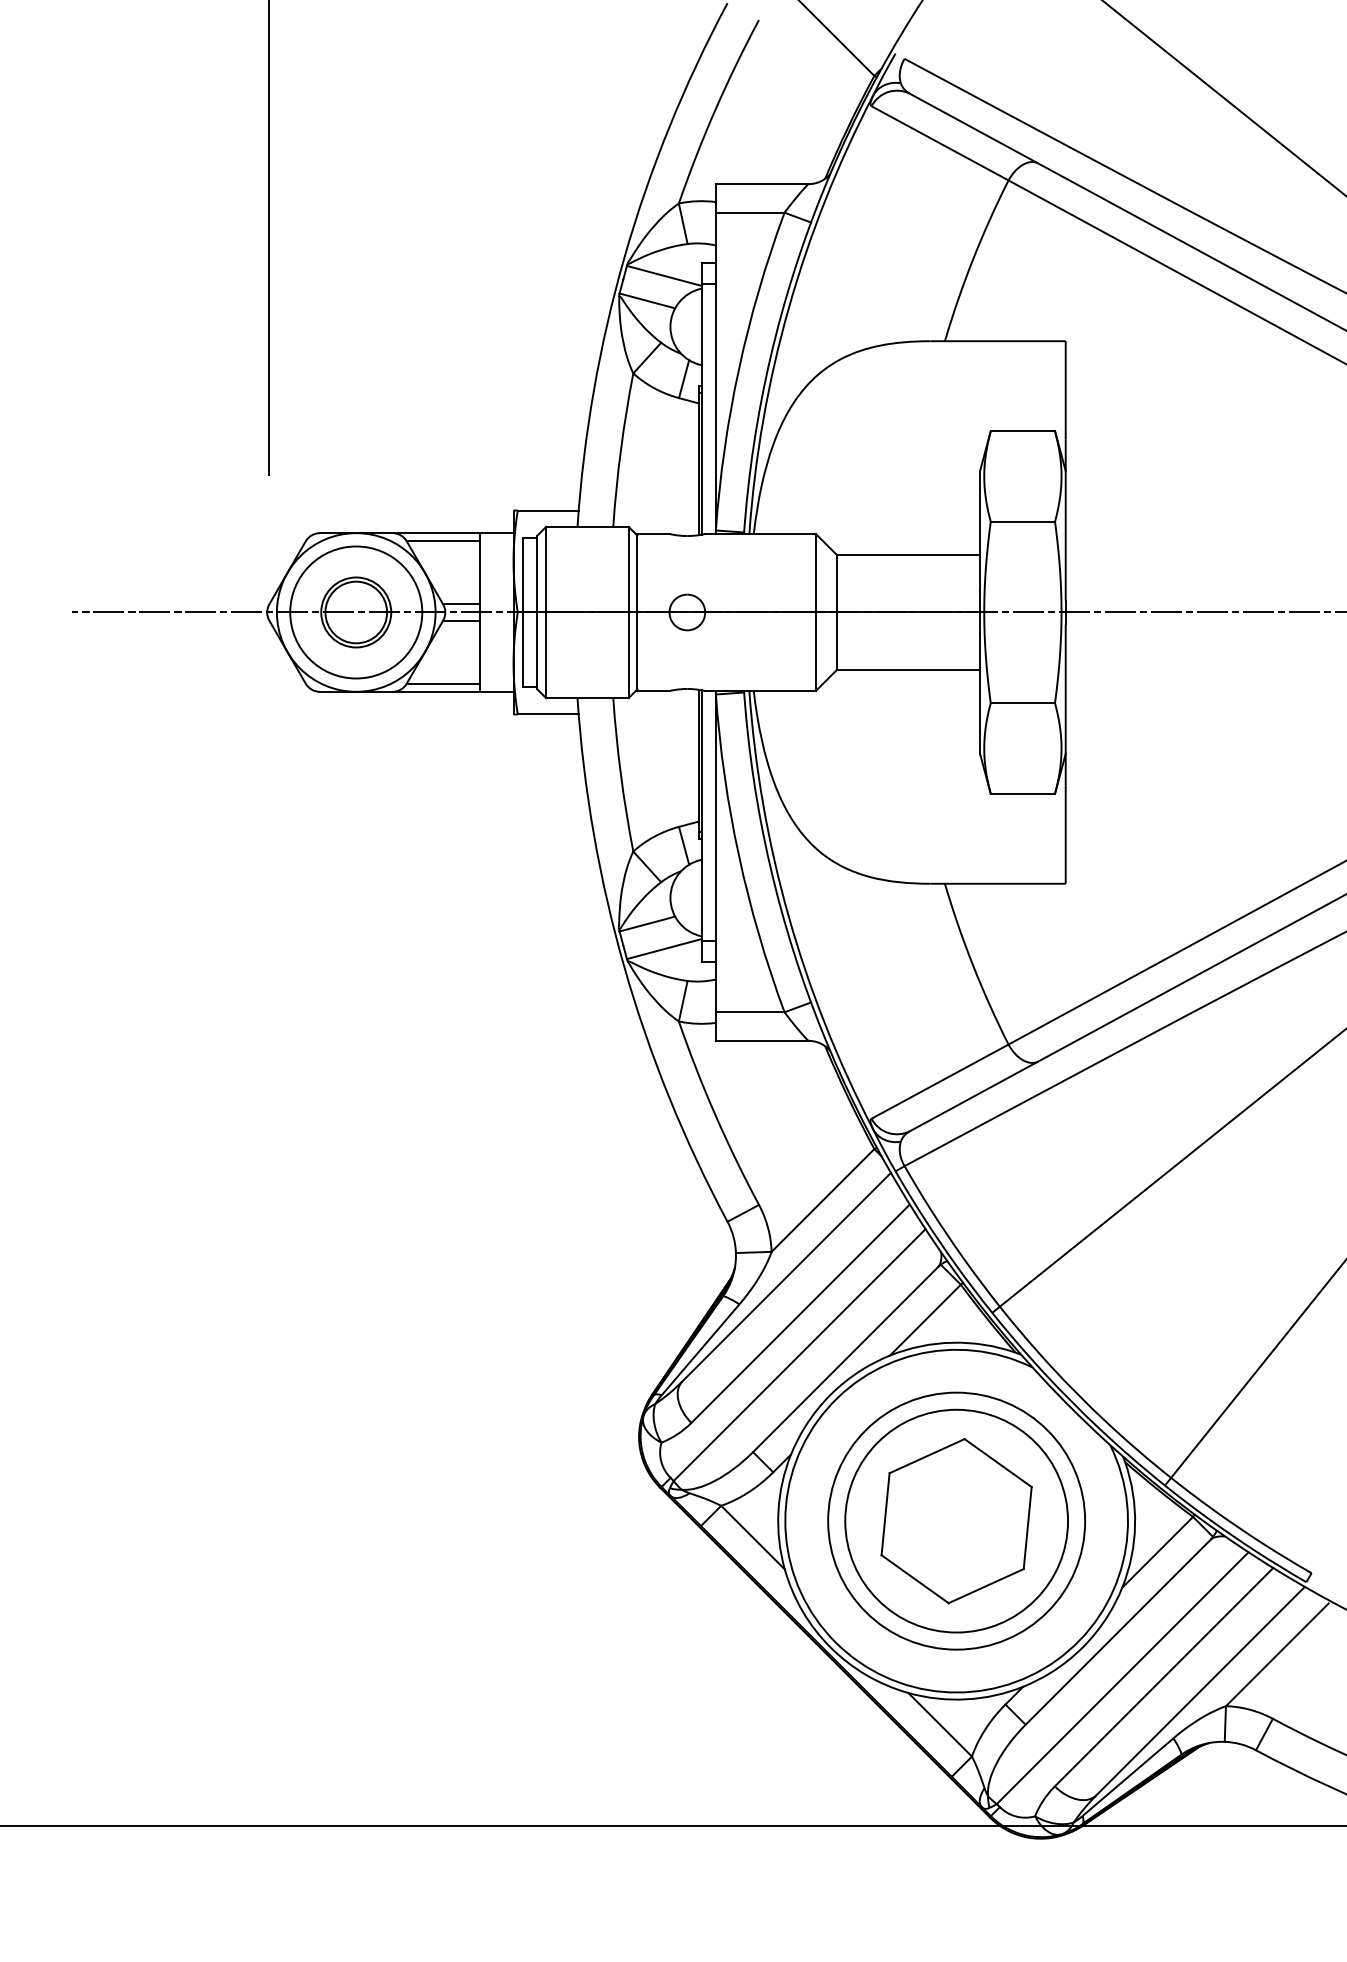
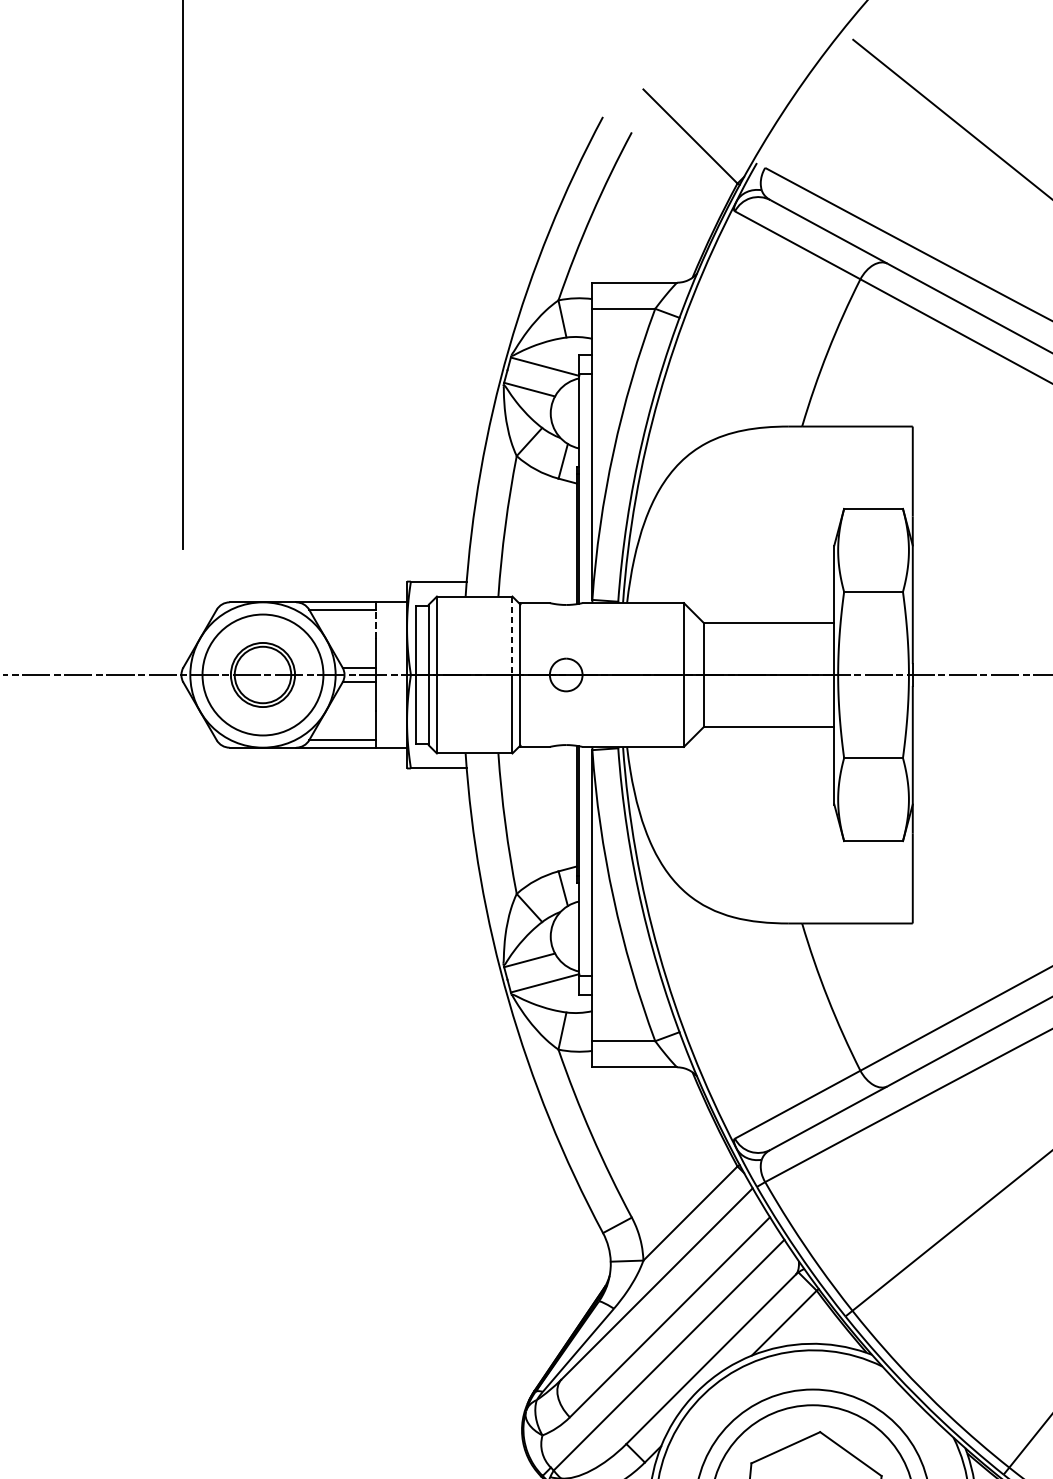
line: (479, 557) -> (375, 624), solid -> dashed
line: (628, 569) -> (512, 635), solid -> dashed

